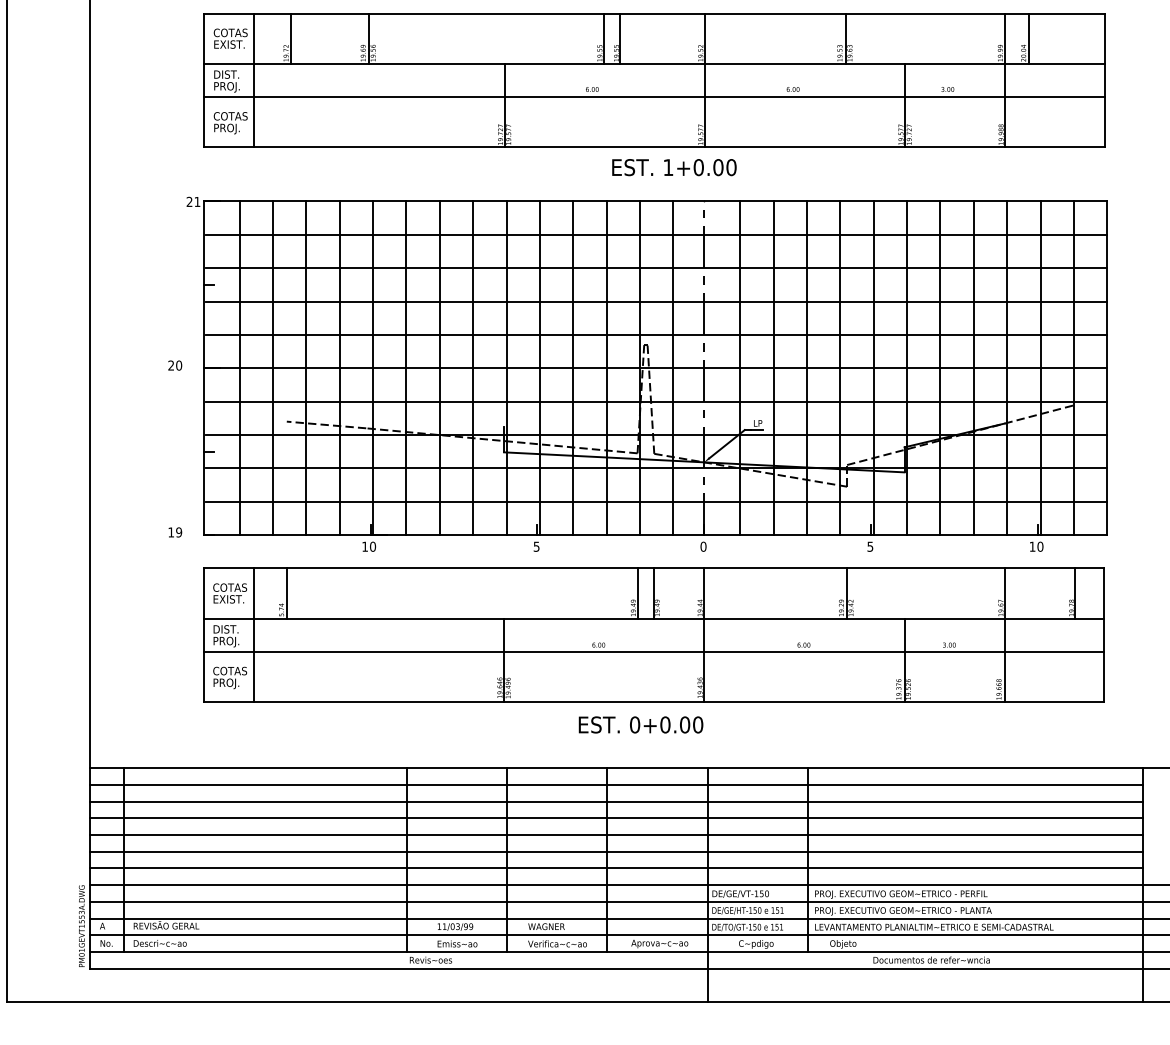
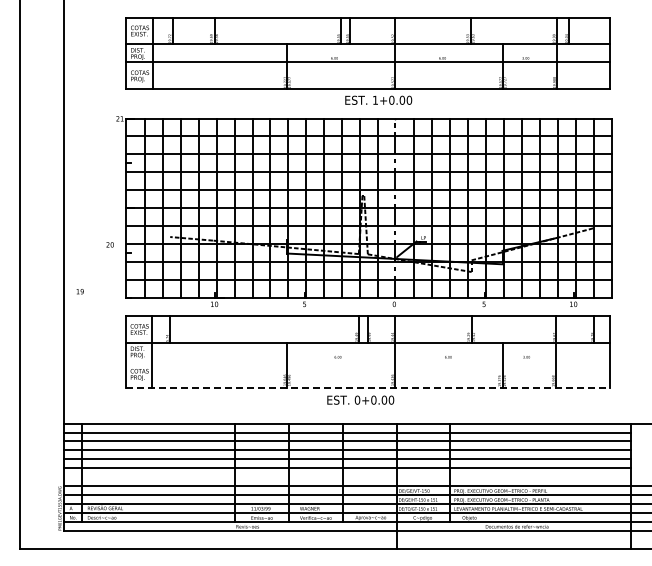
text: (173, 364) -> (109, 244), moved
text: (173, 532) -> (79, 291), moved
line: (653, 651) -> (367, 360), removed
line: (655, 701) -> (368, 387), solid -> dashed
line: (616, 868) -> (347, 477), removed

